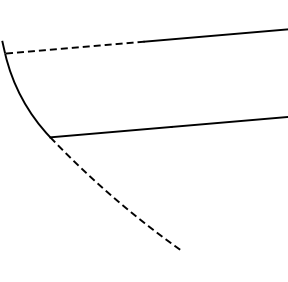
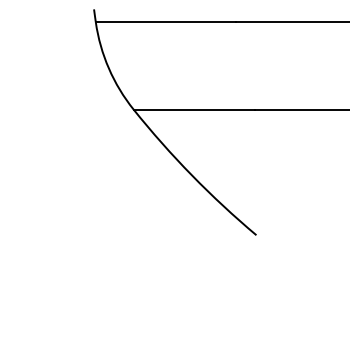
line: (74, 47) -> (165, 22), dashed -> solid
arc: (114, 197) -> (192, 175), dashed -> solid

